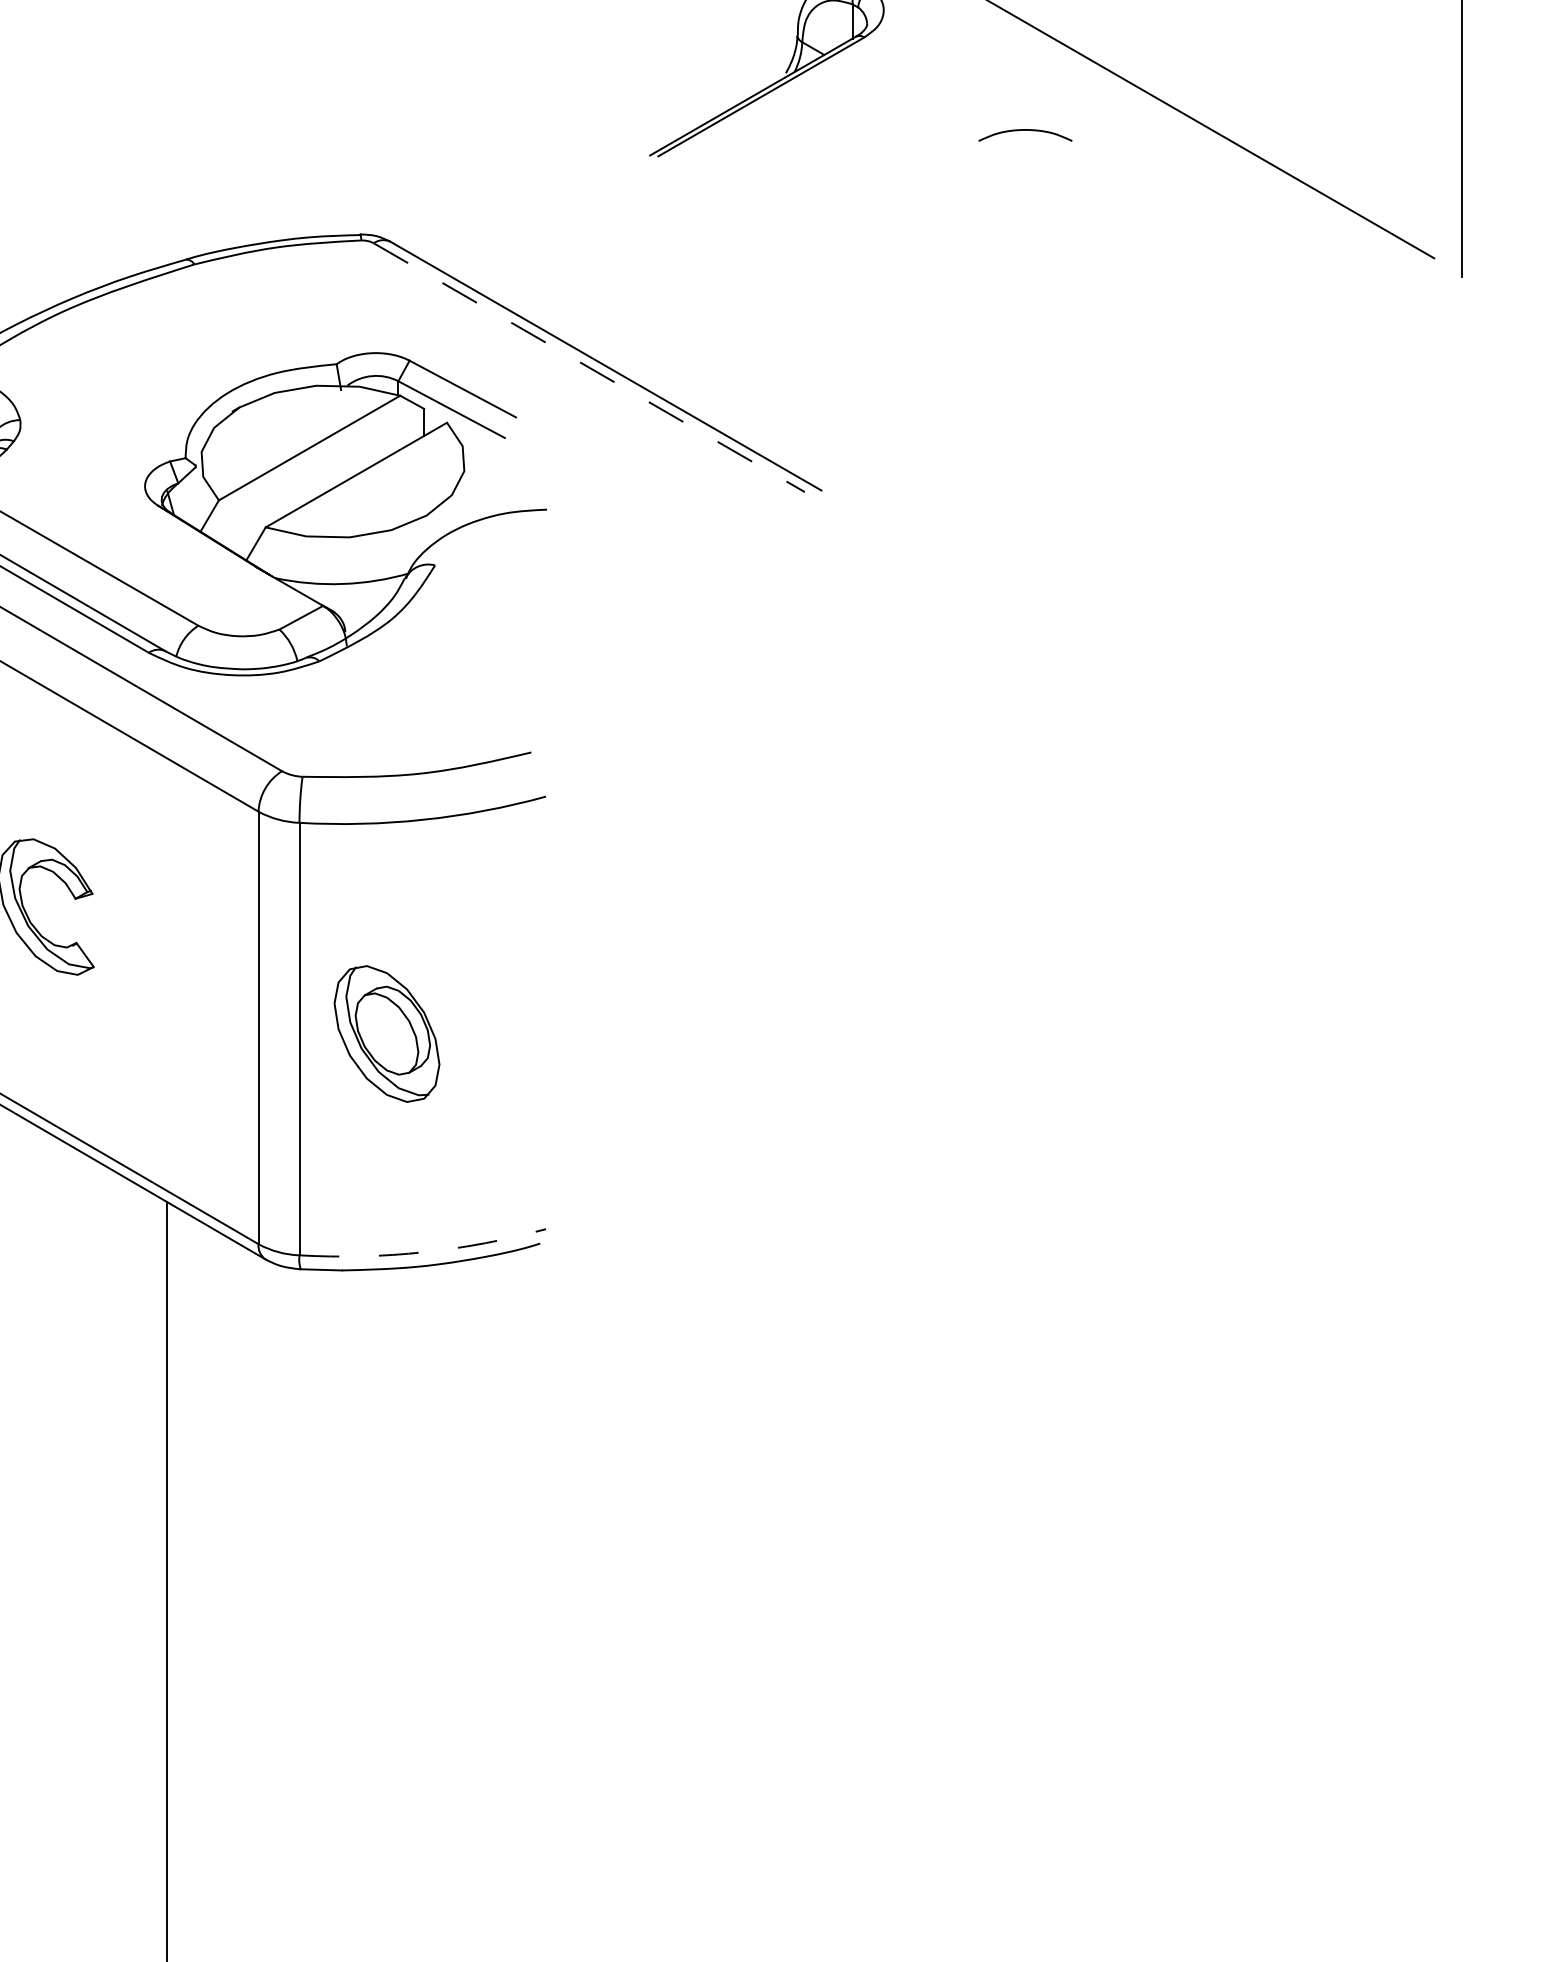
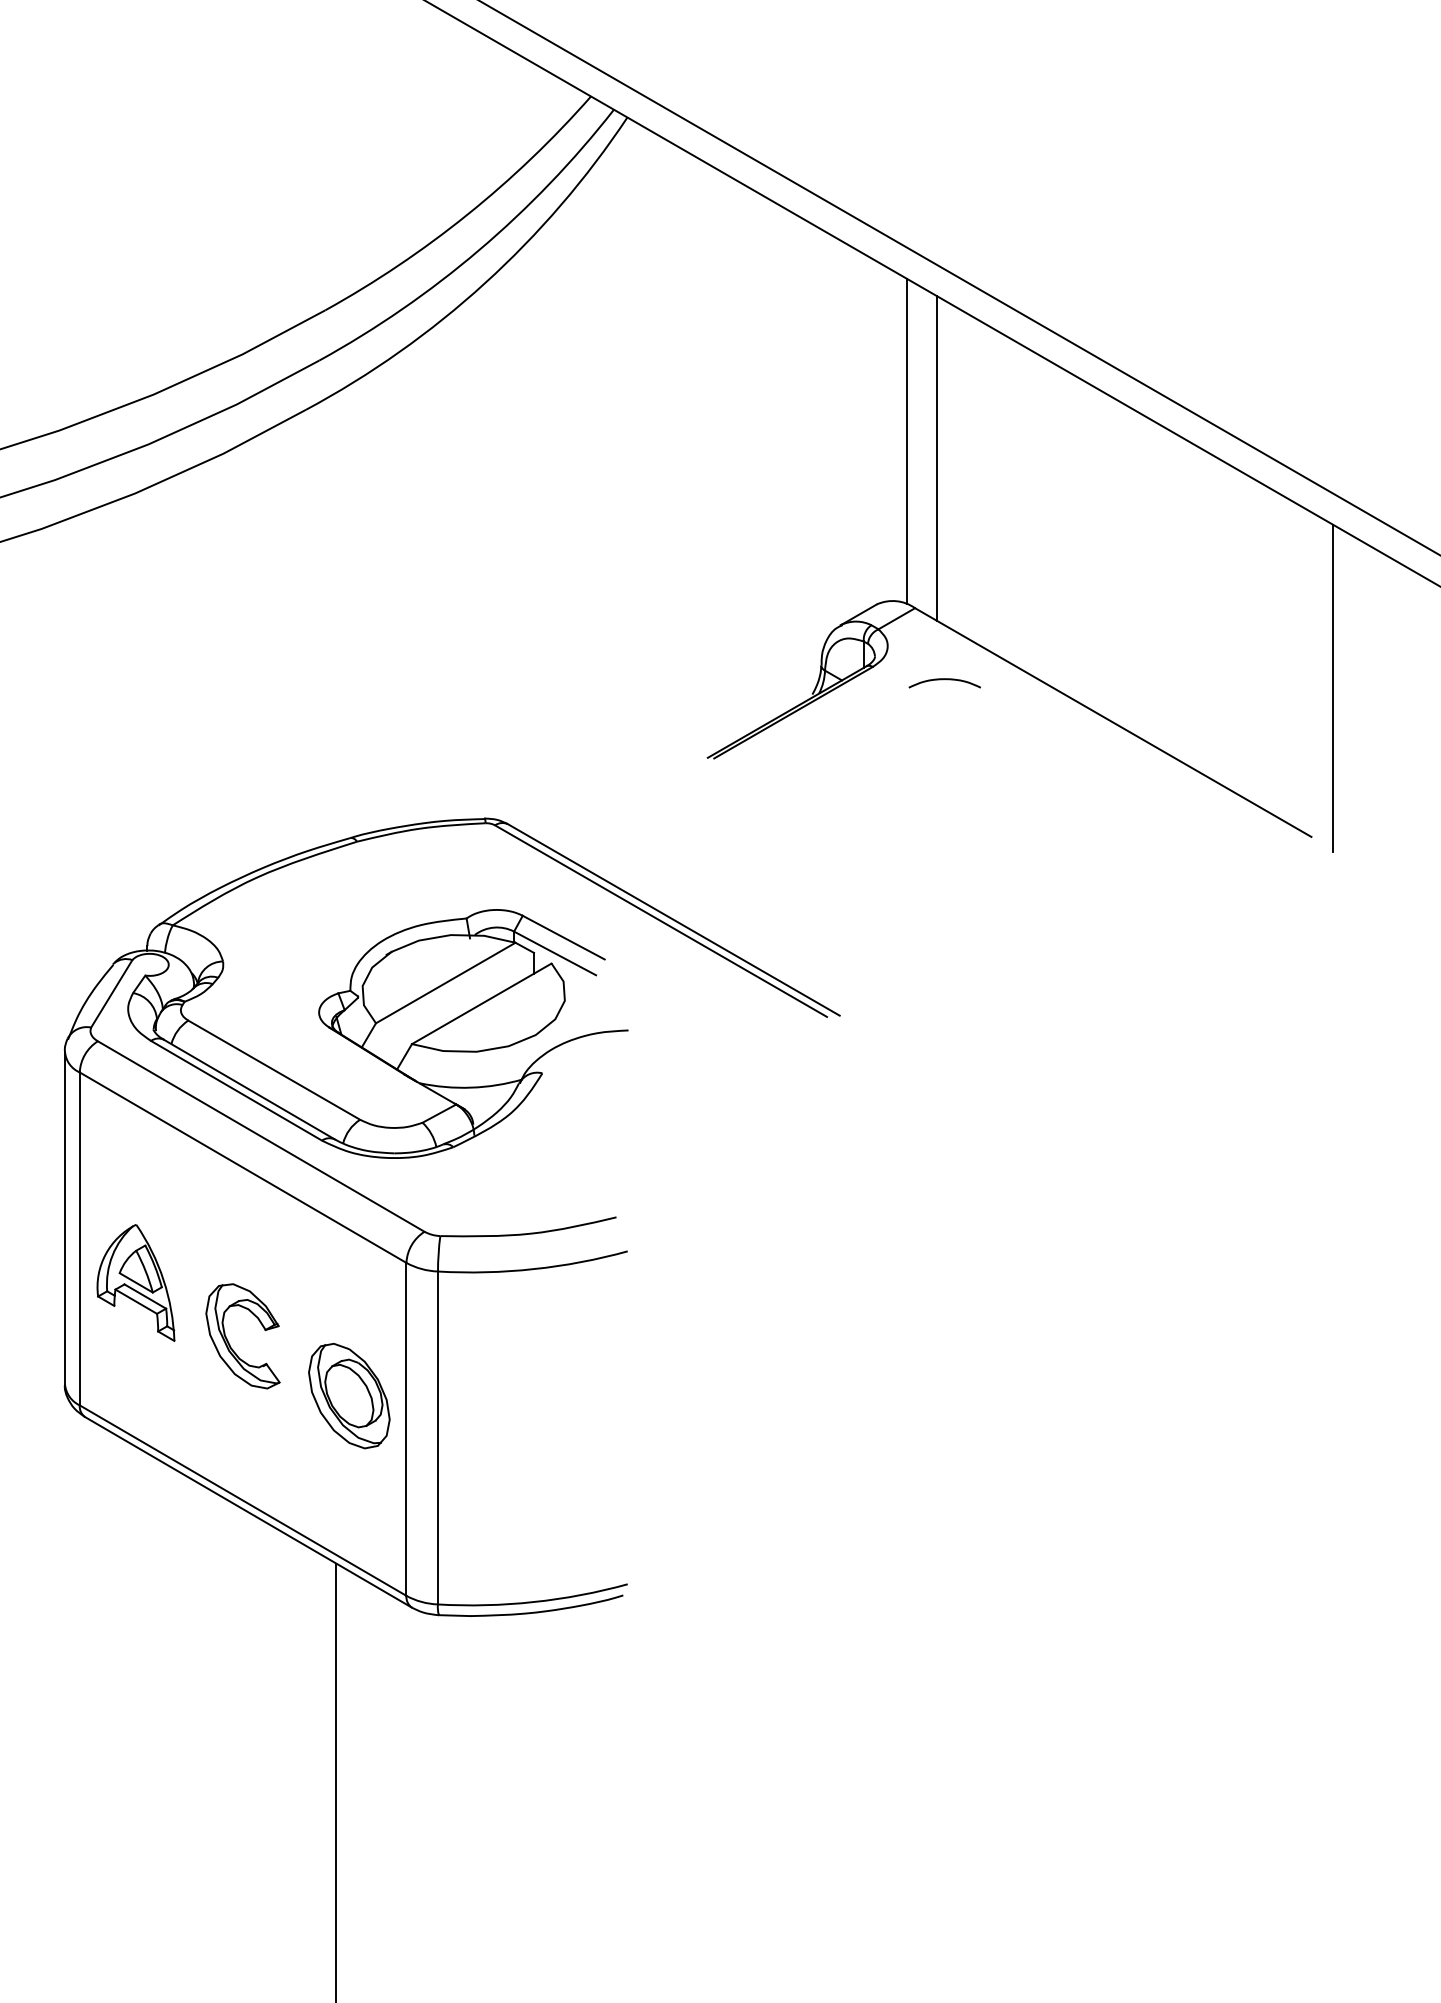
curve: (1025, 131) -> (944, 680), moved
line: (589, 368) -> (661, 921), dashed -> solid
part: (387, 1033) -> (349, 1395), moved
arc: (423, 1252) -> (533, 1602), dashed -> solid

